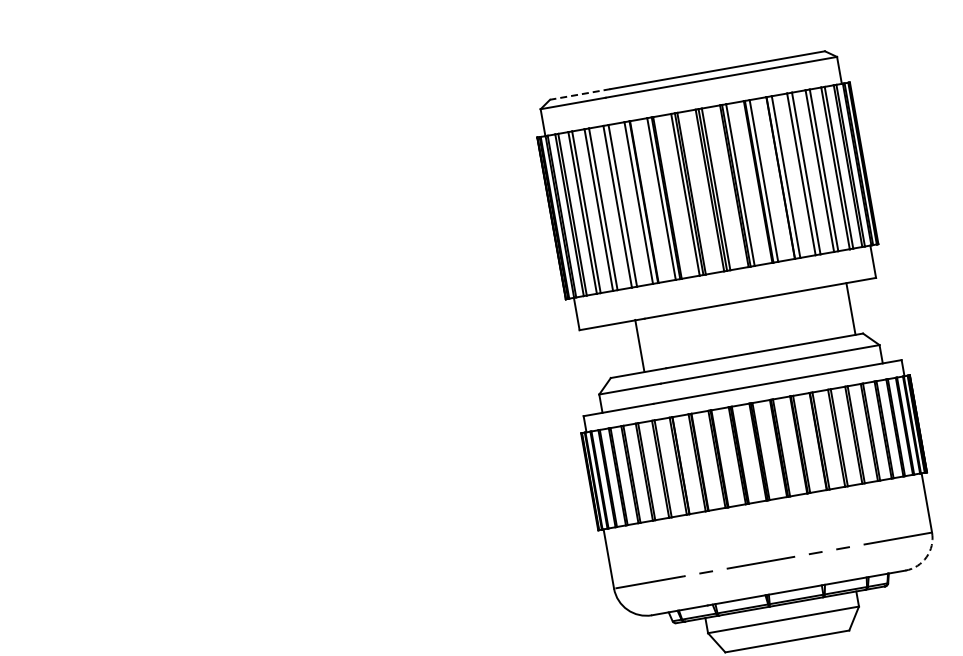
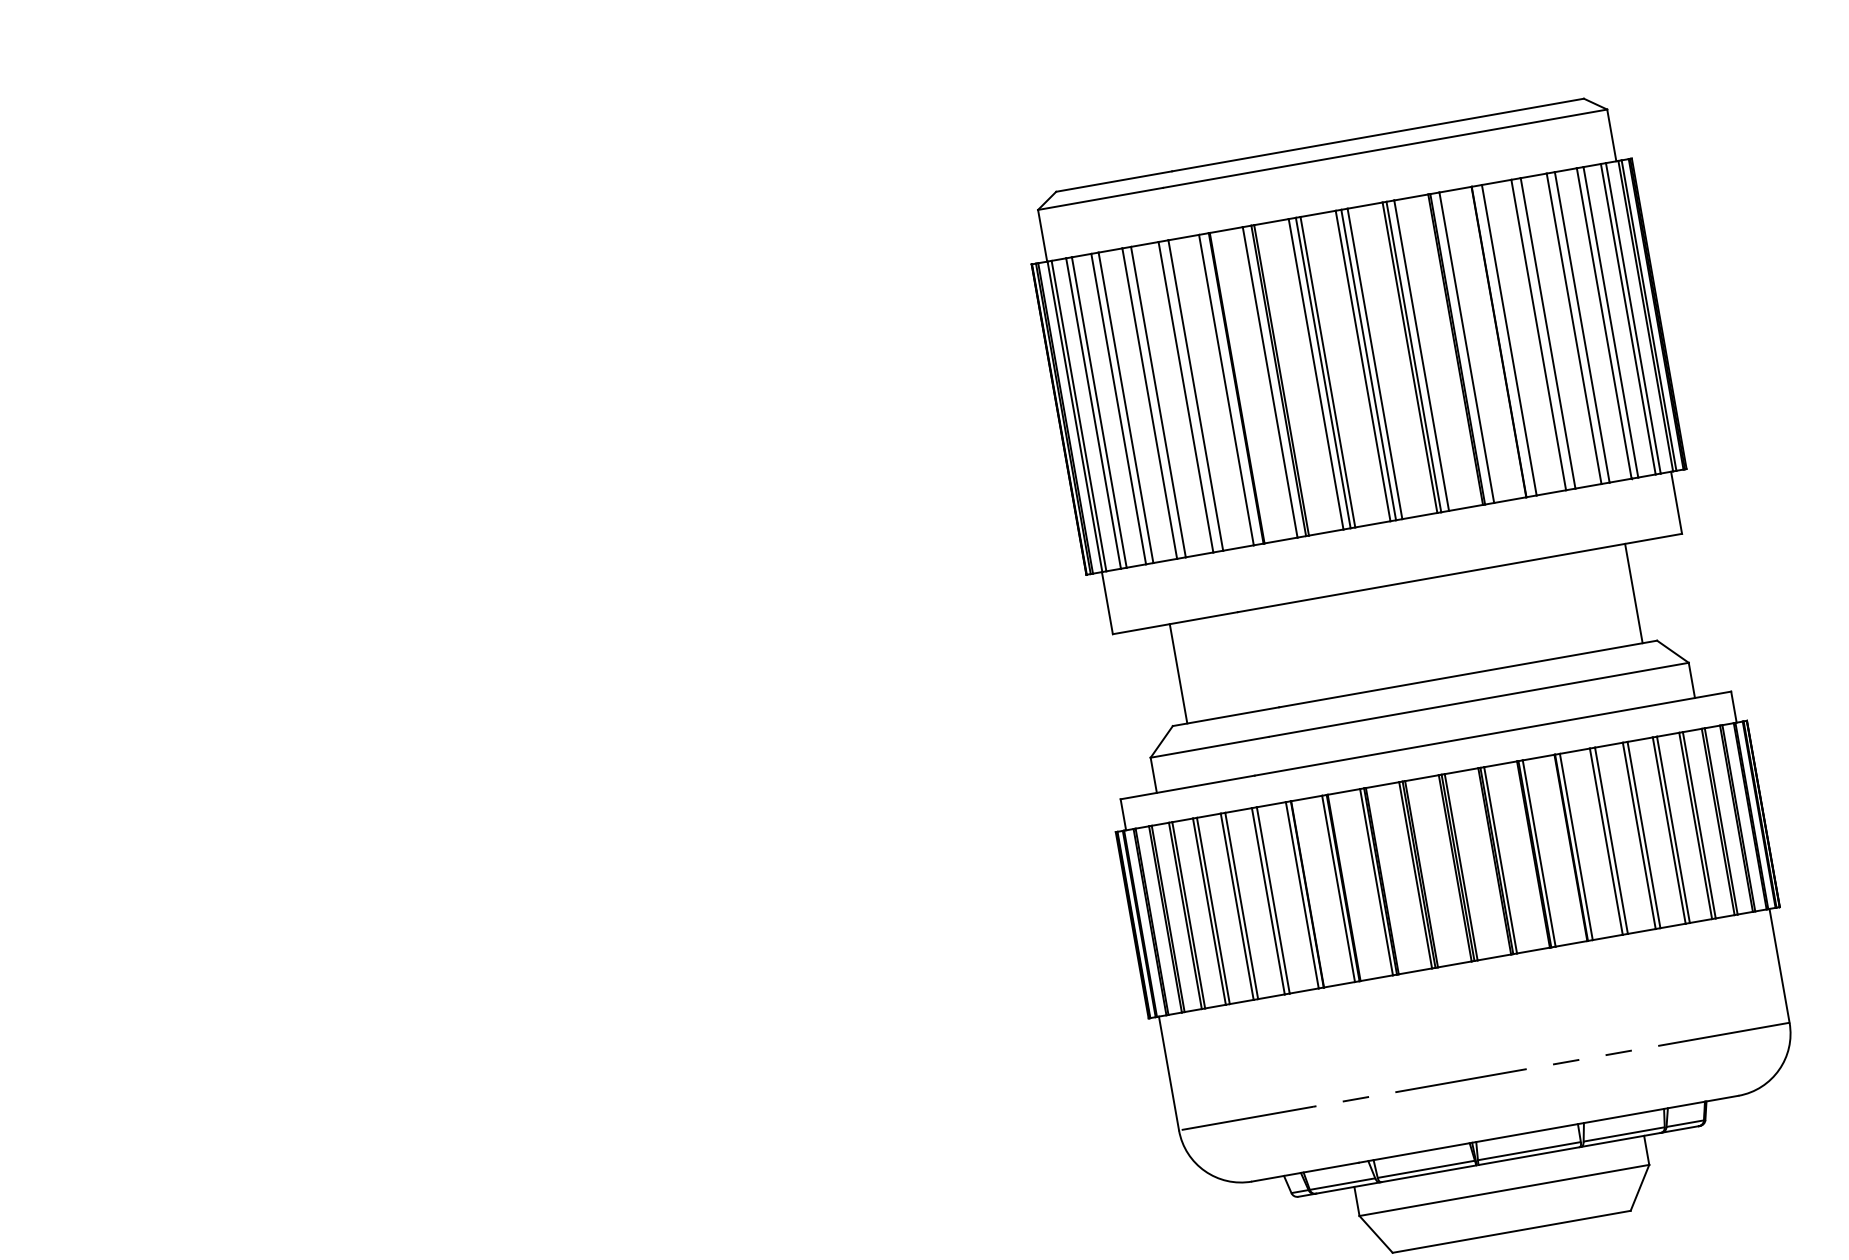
line: (580, 94) -> (1114, 181), dashed -> solid
line: (639, 345) -> (1177, 673), moved
arc: (926, 557) -> (1778, 1070), dashed -> solid

